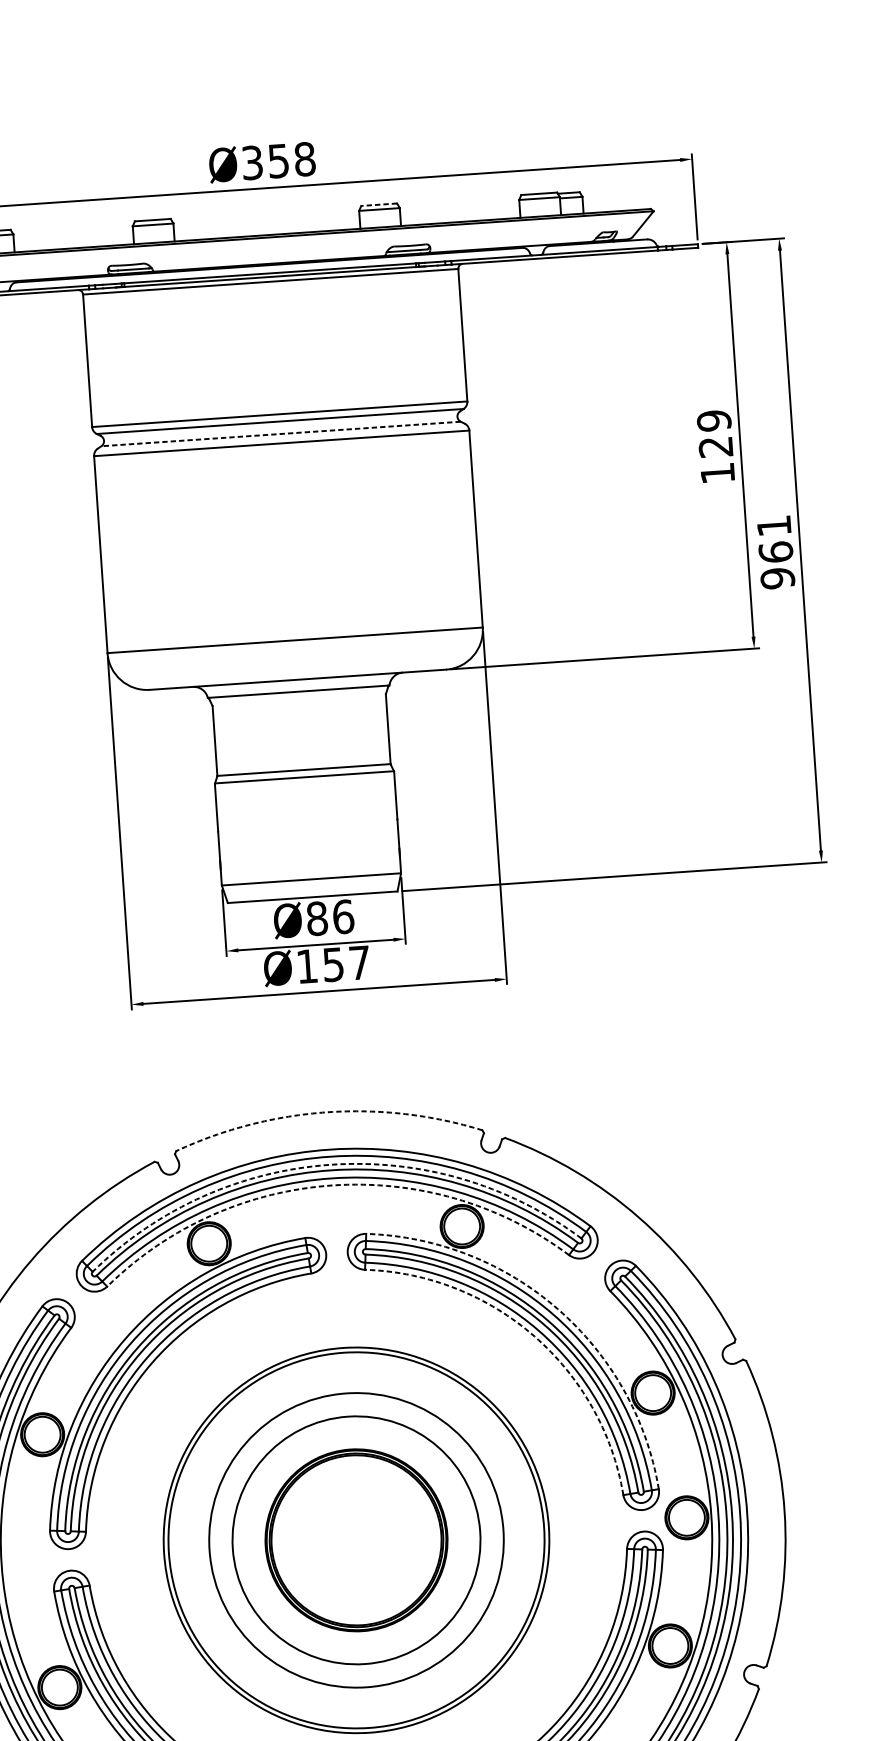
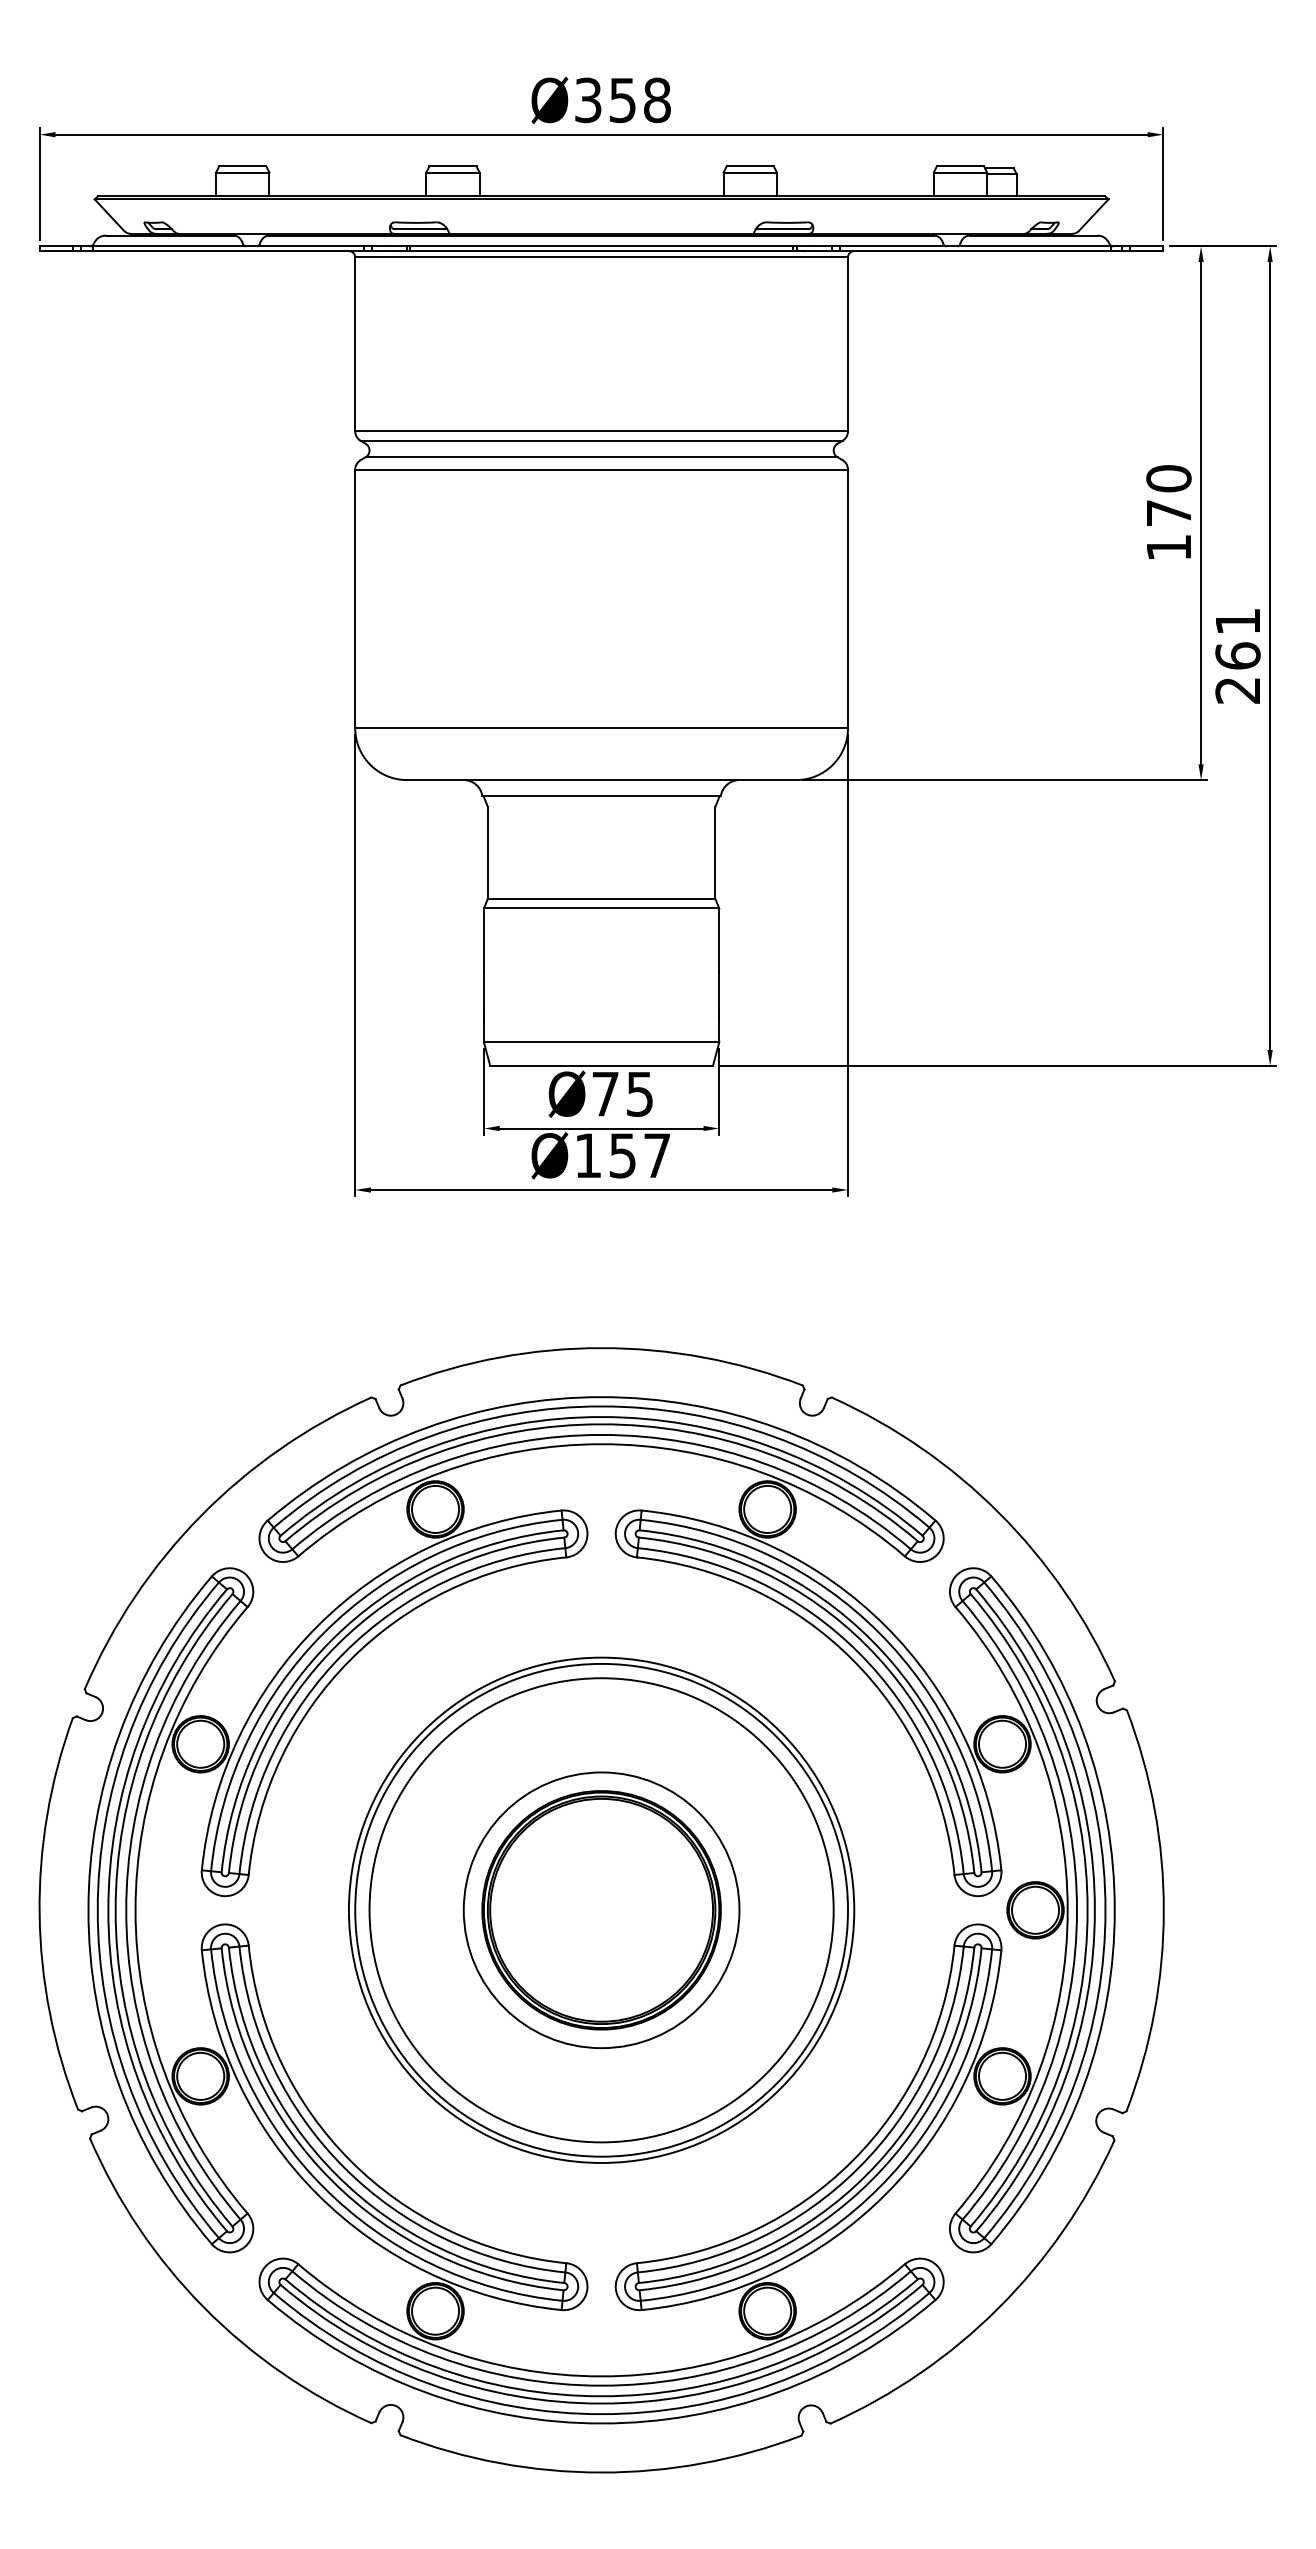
line: (379, 204) -> (750, 166), dashed -> solid
text: (714, 433) -> (1168, 495), 129 -> 170
line: (281, 434) -> (601, 457), dashed -> solid
text: (777, 578) -> (1237, 690), 961 -> 261
text: (330, 917) -> (622, 1093), Ø86 -> Ø75
arc: (327, 1112) -> (601, 1348), dashed -> solid
arc: (330, 1165) -> (601, 1417), dashed -> solid
arc: (332, 1185) -> (601, 1444), dashed -> solid
arc: (557, 1309) -> (885, 1626), dashed -> solid
arc: (534, 1336) -> (852, 1659), dashed -> solid
circle: (356, 1540) -> (601, 1910), size x0.71
circle: (356, 1540) -> (601, 1910), size x1.43

